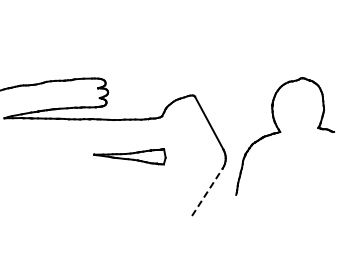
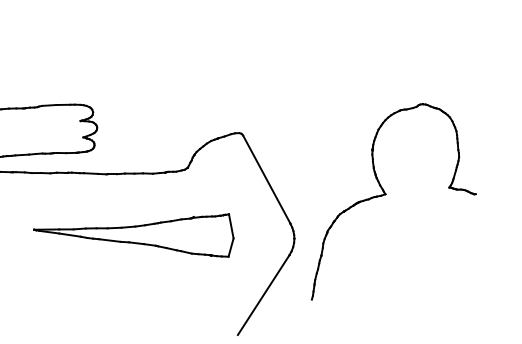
part: (129, 156) -> (133, 235), size x1.67
line: (207, 191) -> (263, 293), dashed -> solid

